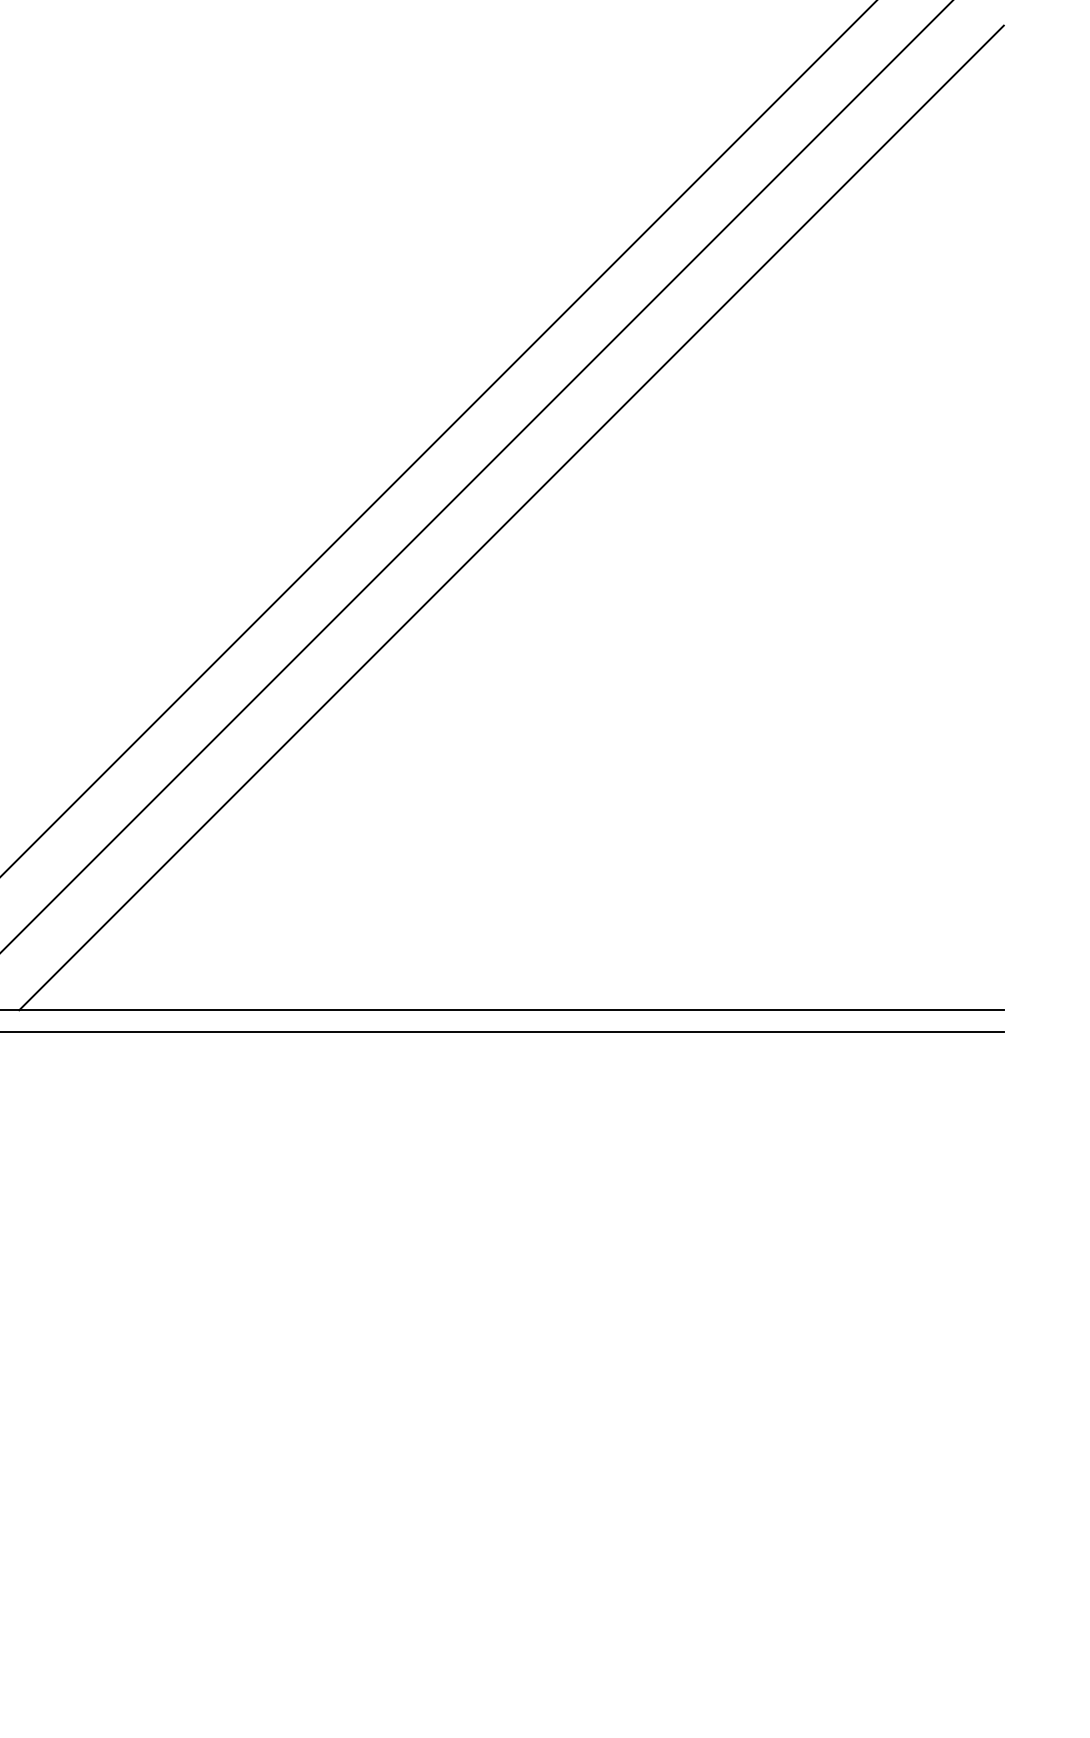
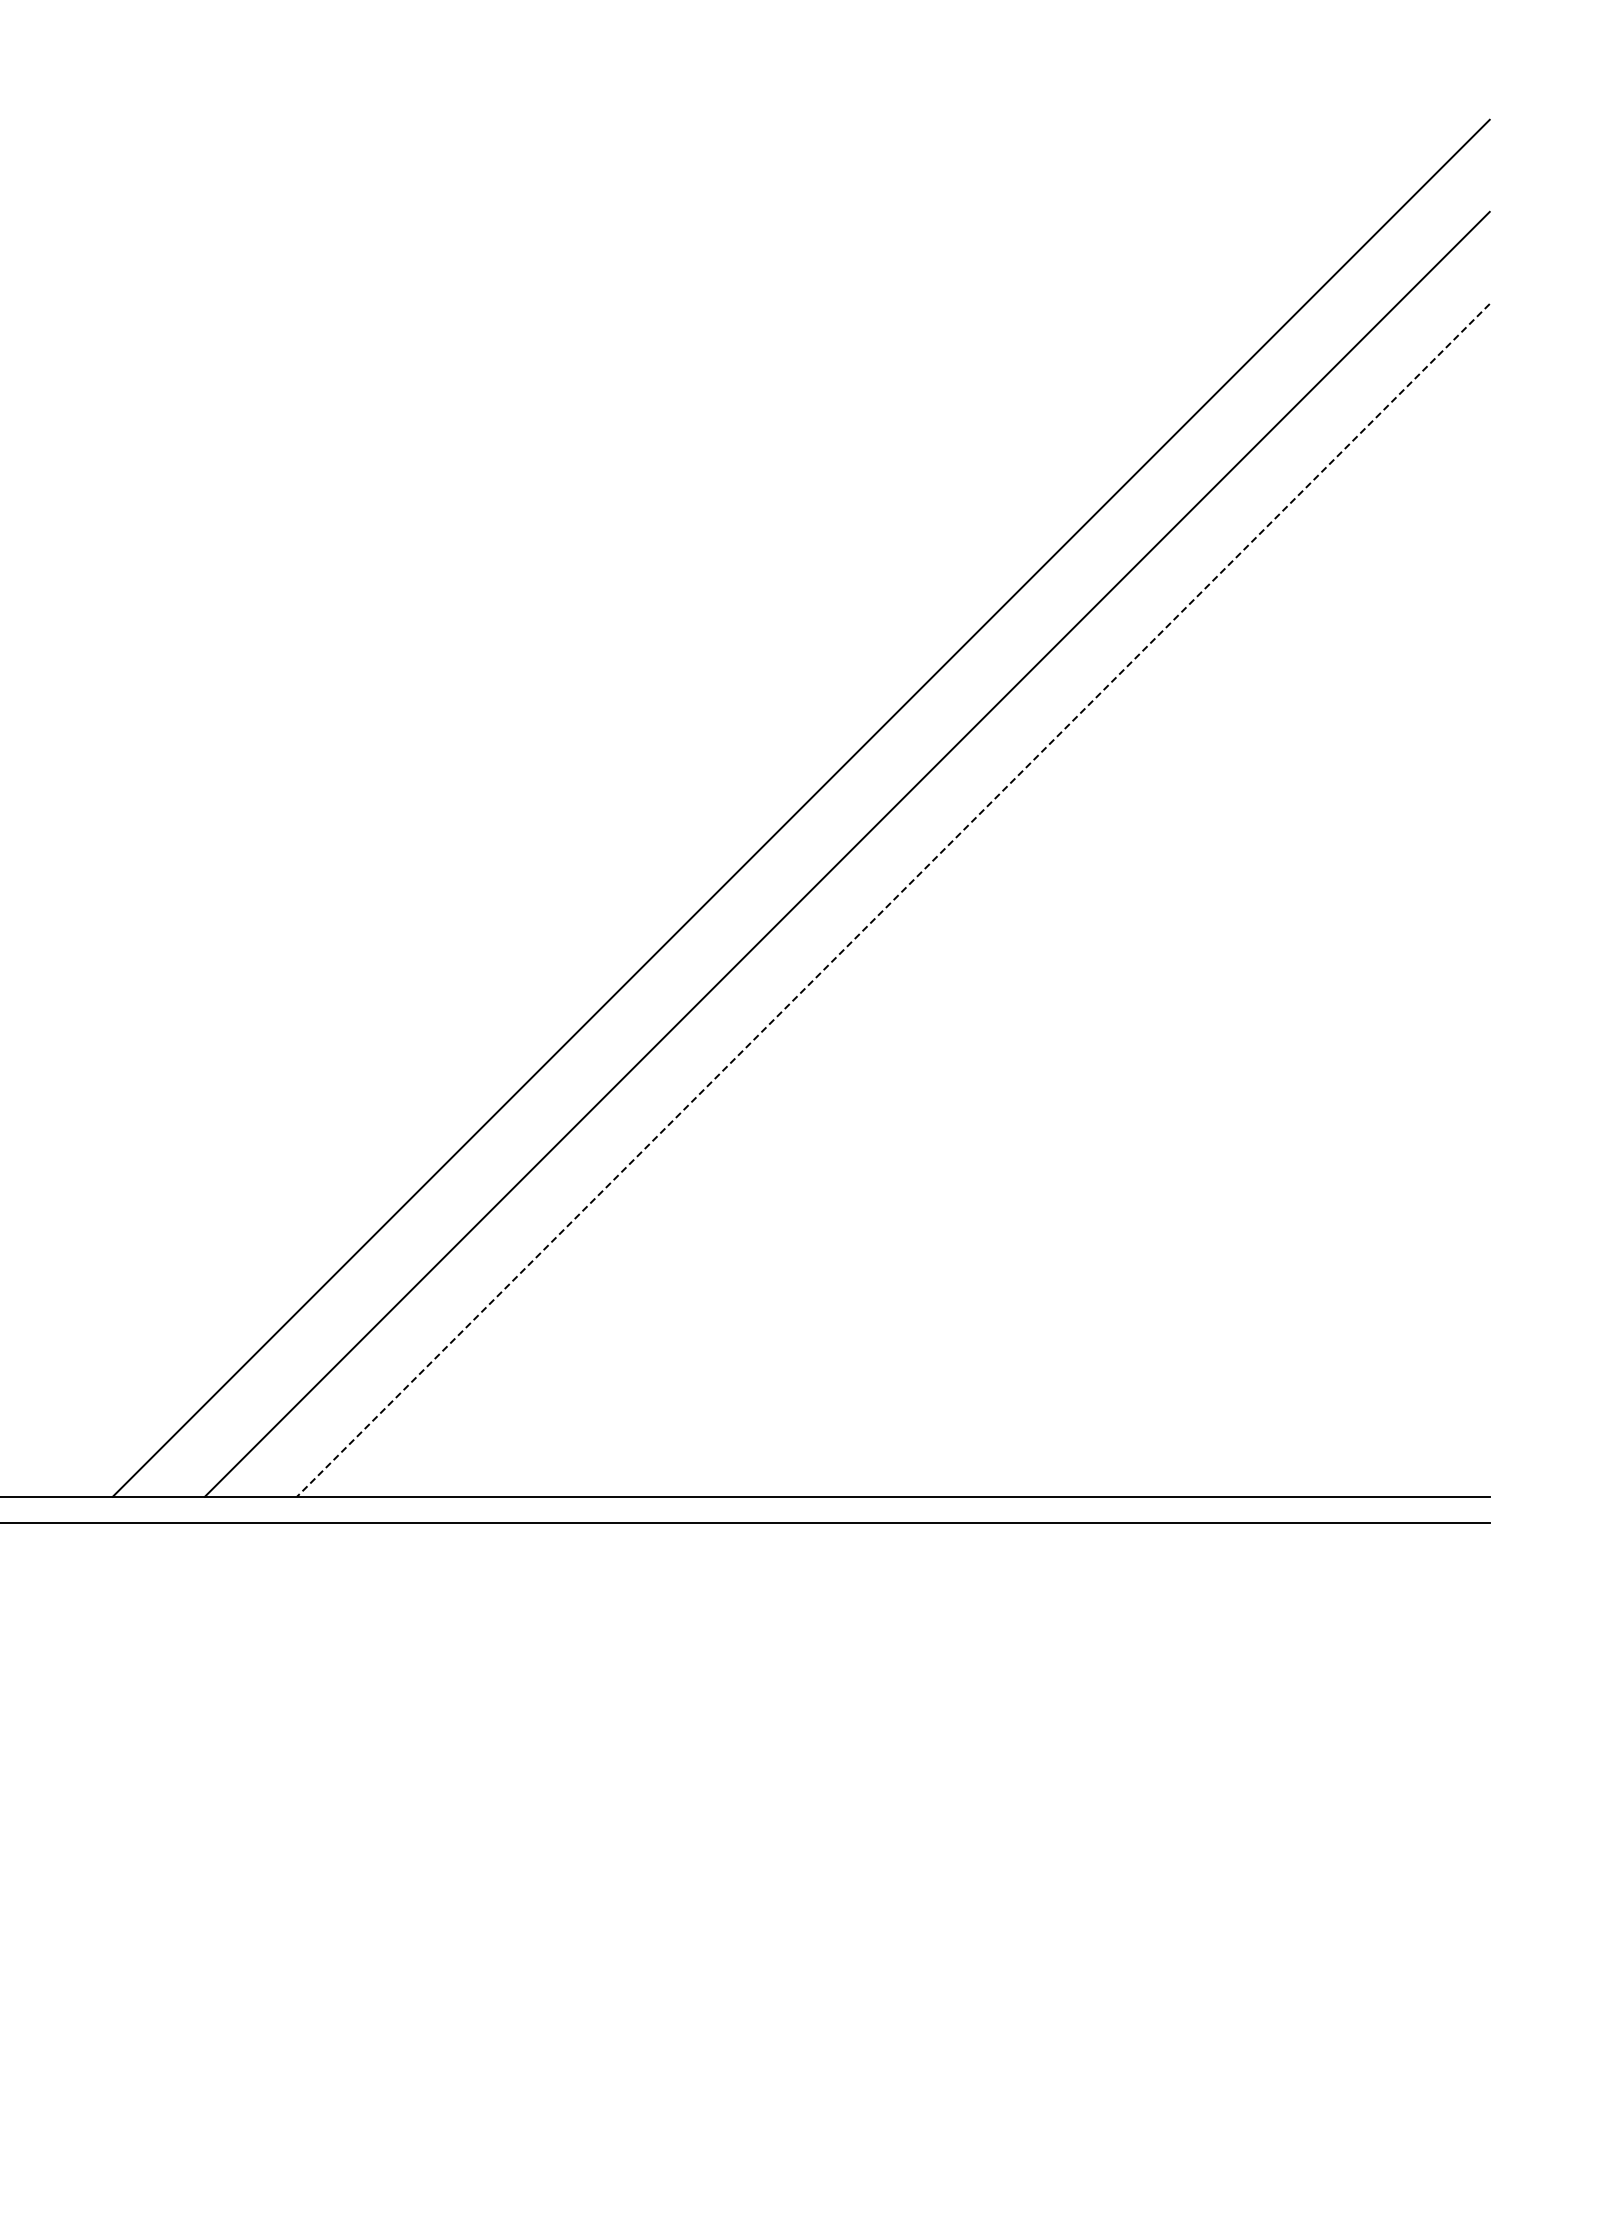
line: (511, 518) -> (893, 900), solid -> dashed

